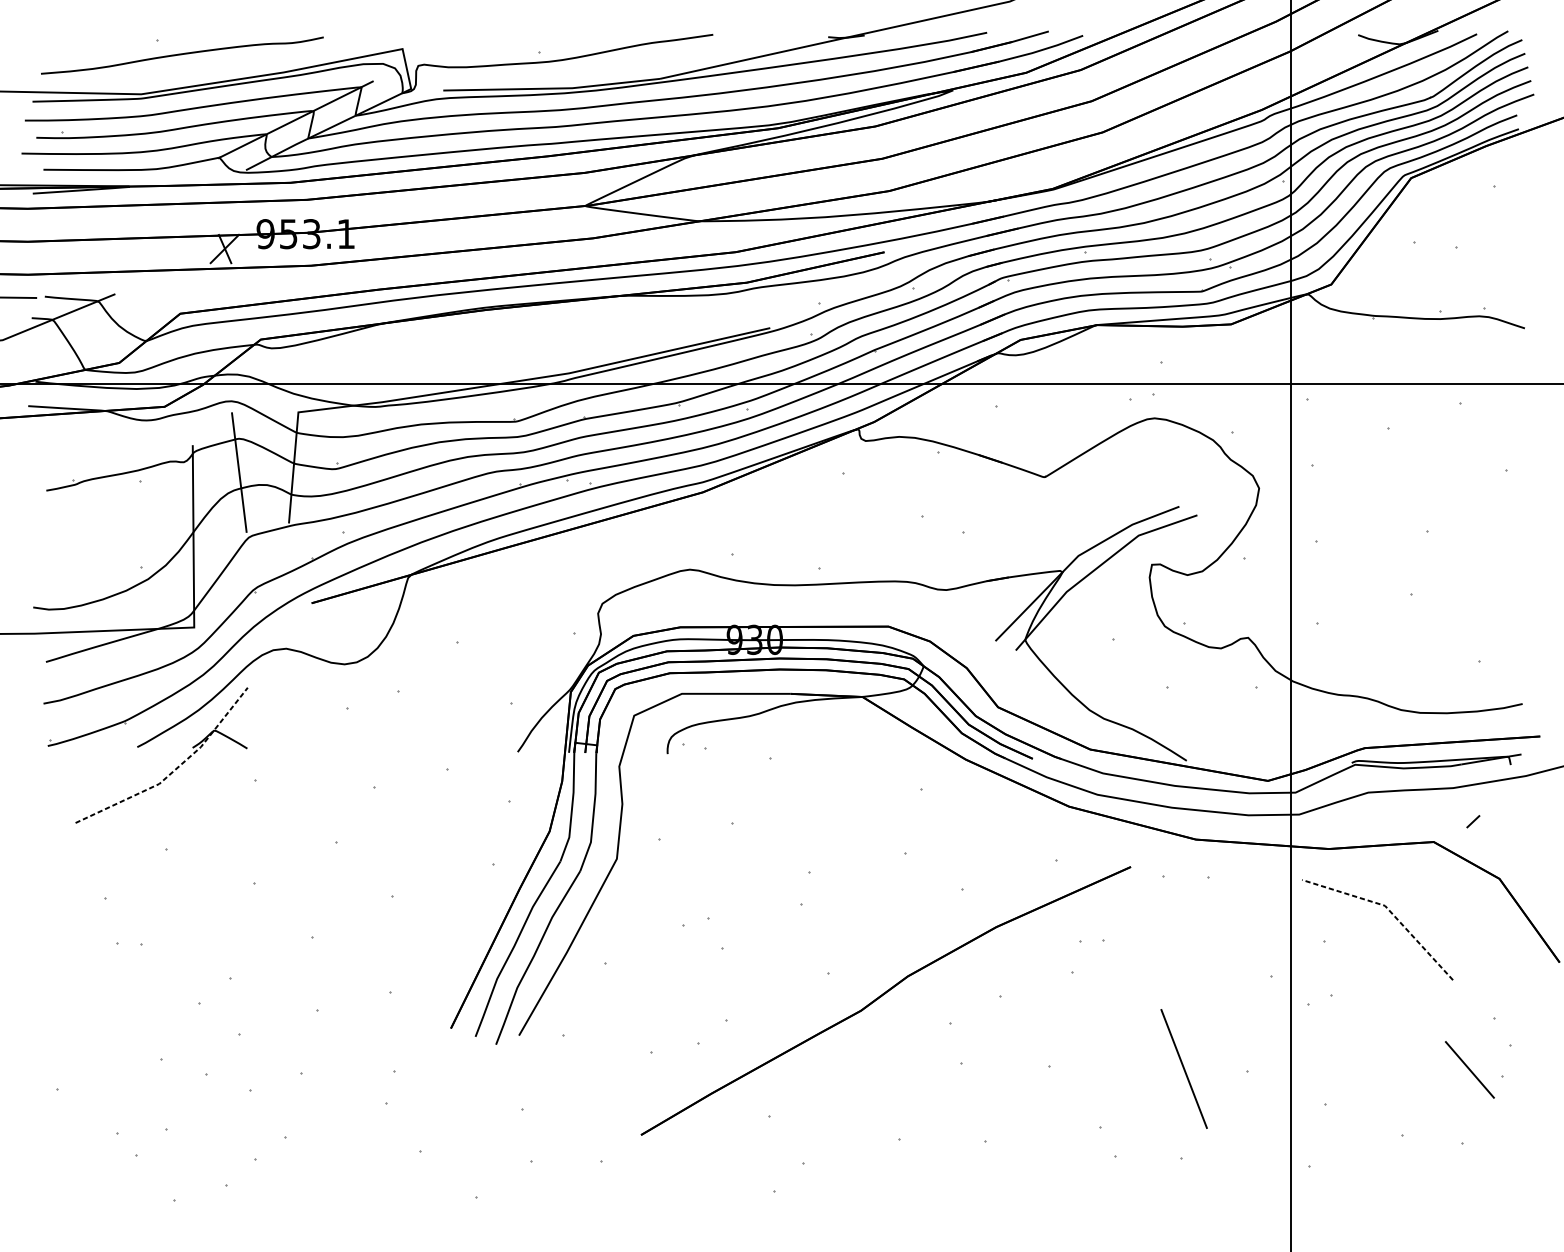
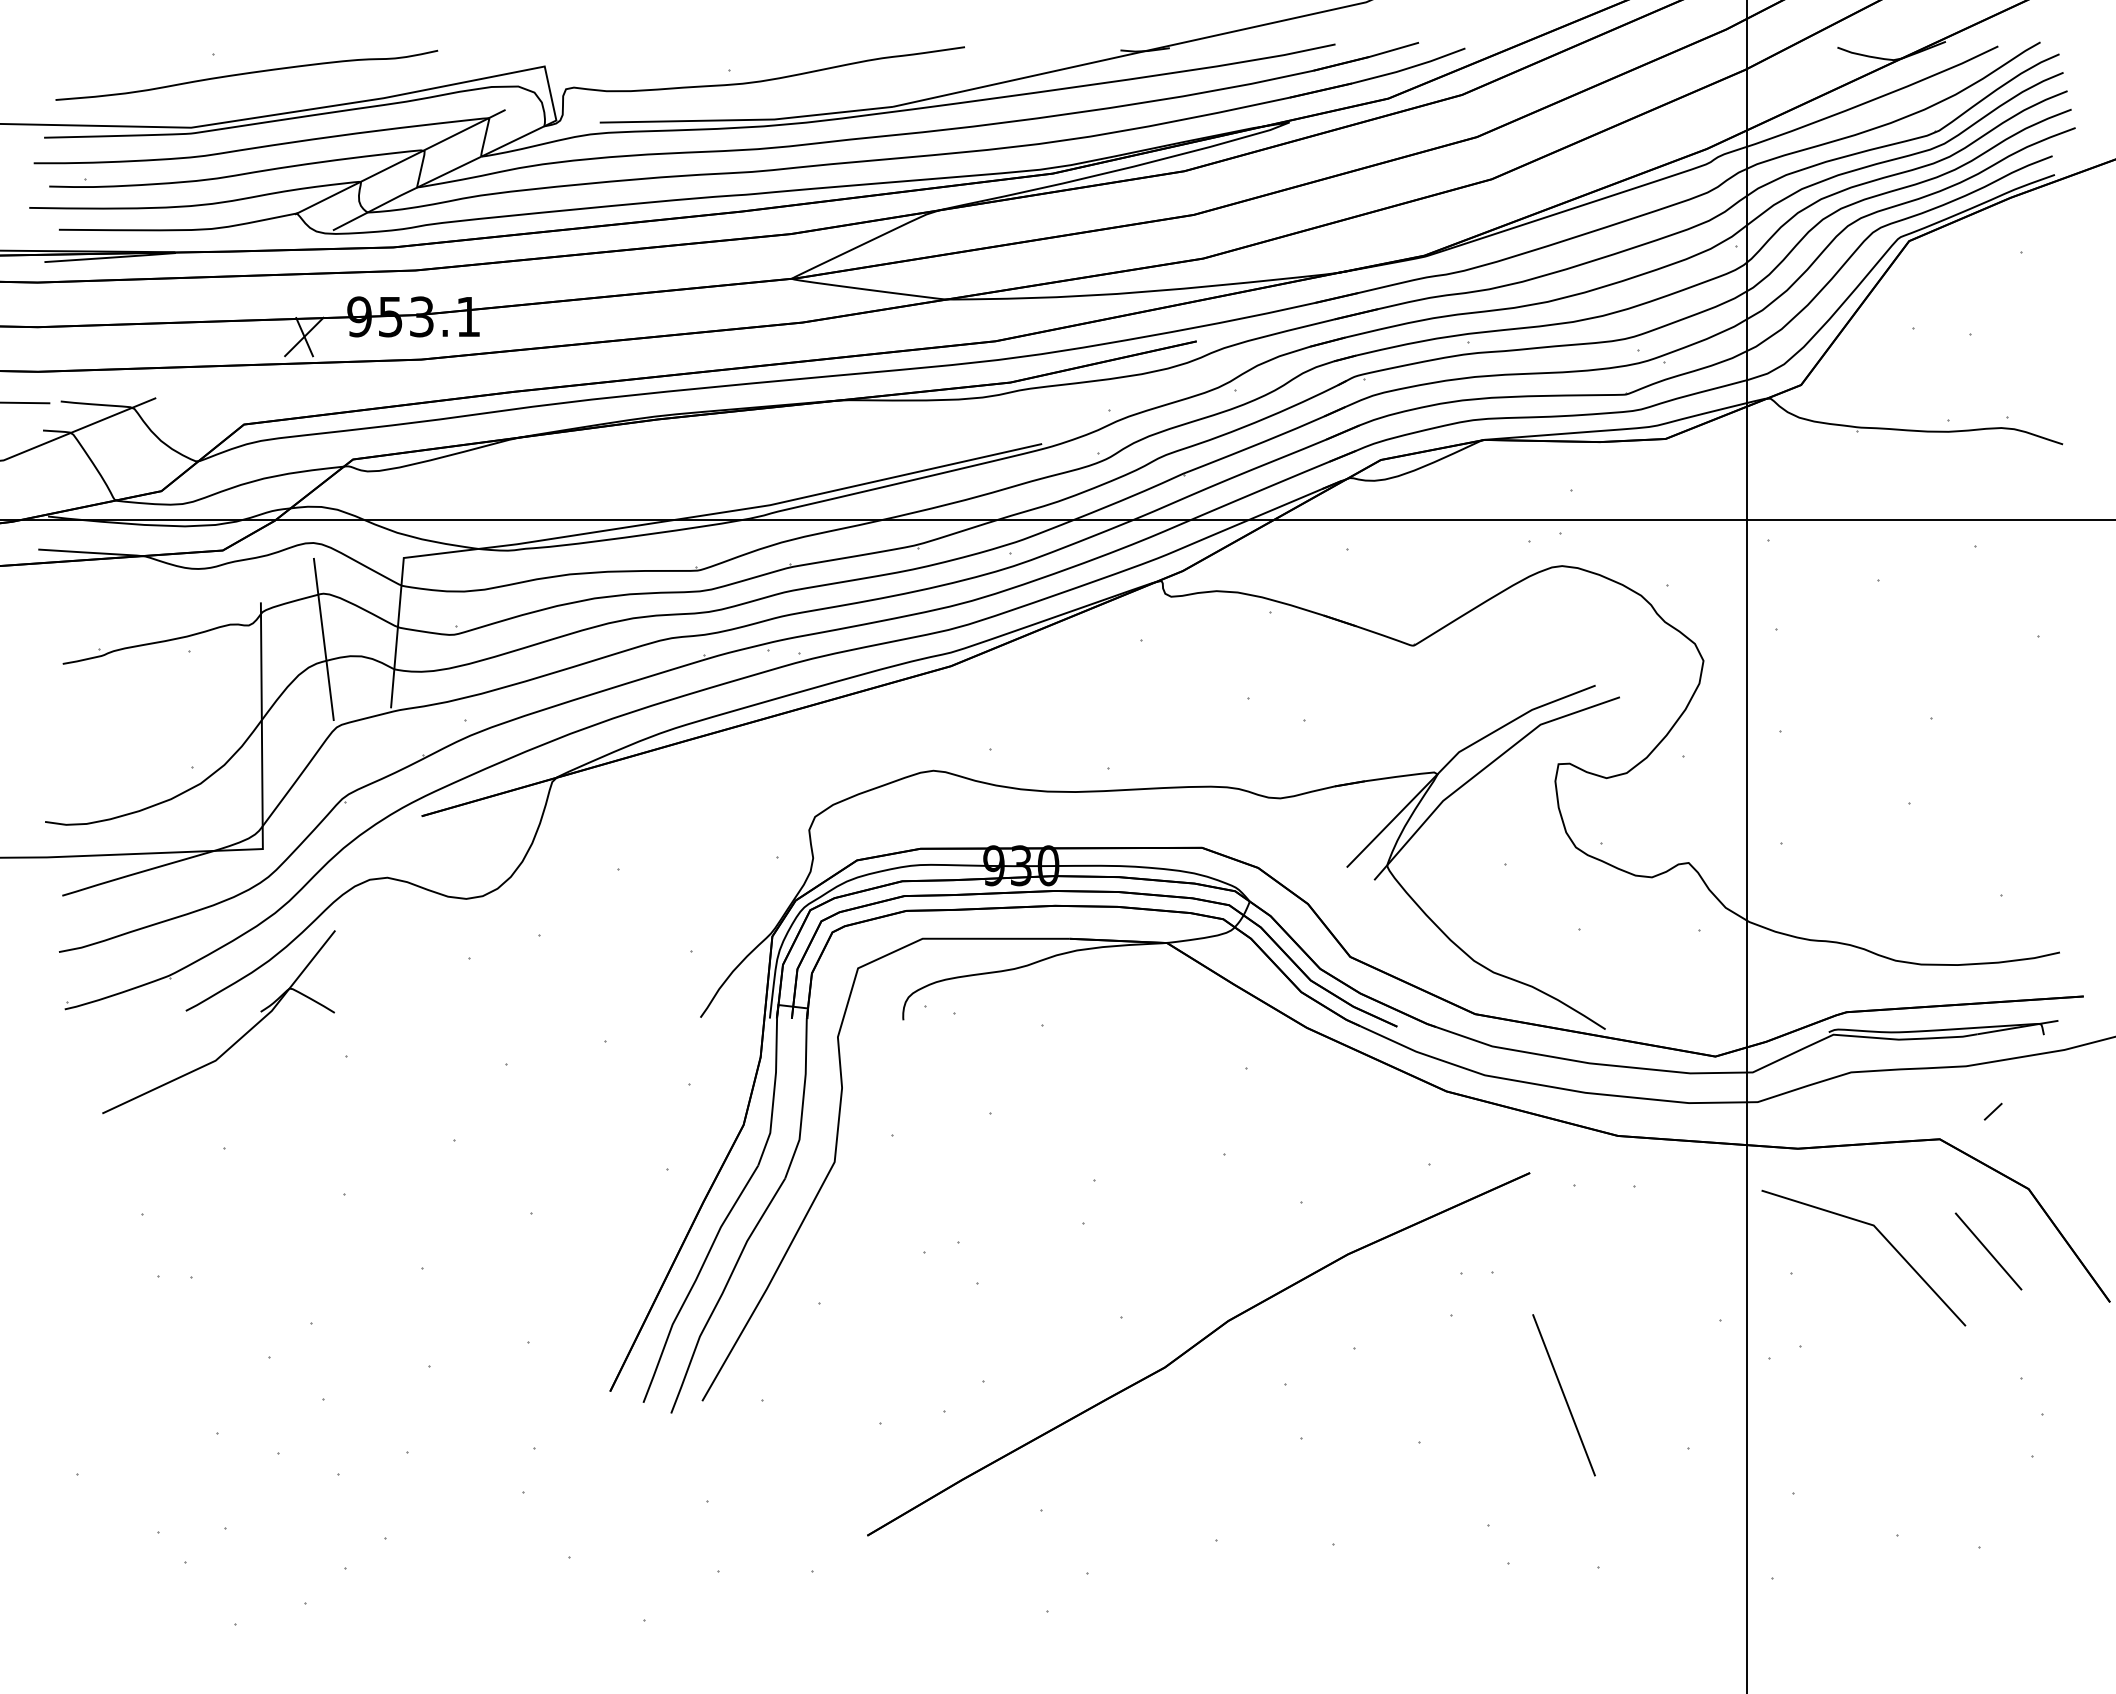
line: (174, 771) -> (235, 1043), dashed -> solid
line: (1389, 910) -> (1879, 1232), dashed -> solid
line: (1183, 1069) -> (1563, 1395), moved
line: (1469, 1069) -> (1988, 1251), moved

